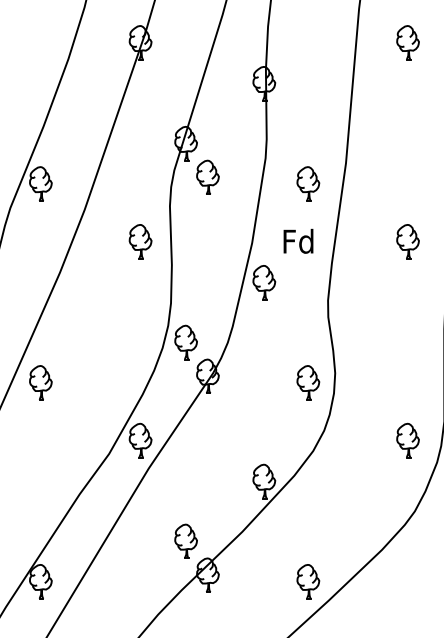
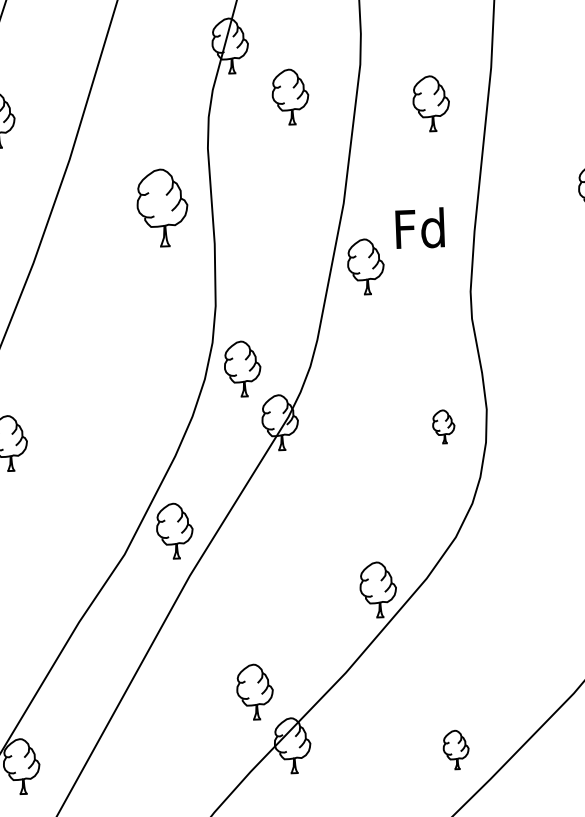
part: (207, 176) -> (289, 95), moved
text: (298, 240) -> (420, 227), moved
part: (140, 241) -> (162, 207), size x1.4
part: (308, 382) -> (443, 426), size x0.6
part: (308, 581) -> (456, 749), size x0.7

